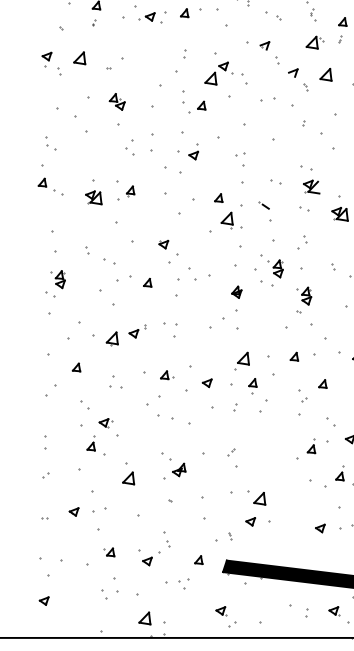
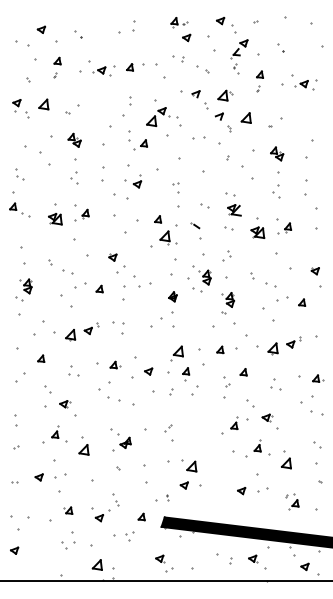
part: (315, 42) -> (225, 95), moved
part: (130, 147) -> (74, 177), moved
part: (96, 445) -> (59, 433), moved

